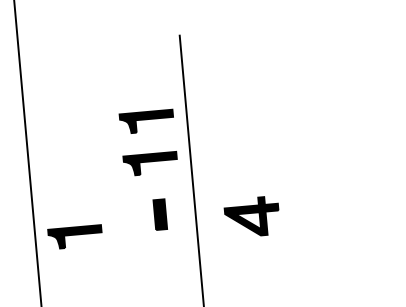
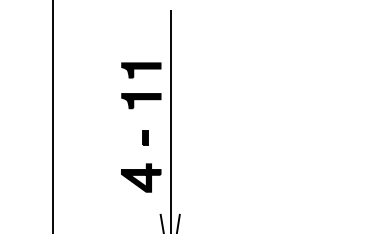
part: (160, 213) -> (145, 137), size x0.62
part: (252, 216) -> (141, 177), moved
part: (75, 237) -> (82, 149), removed

